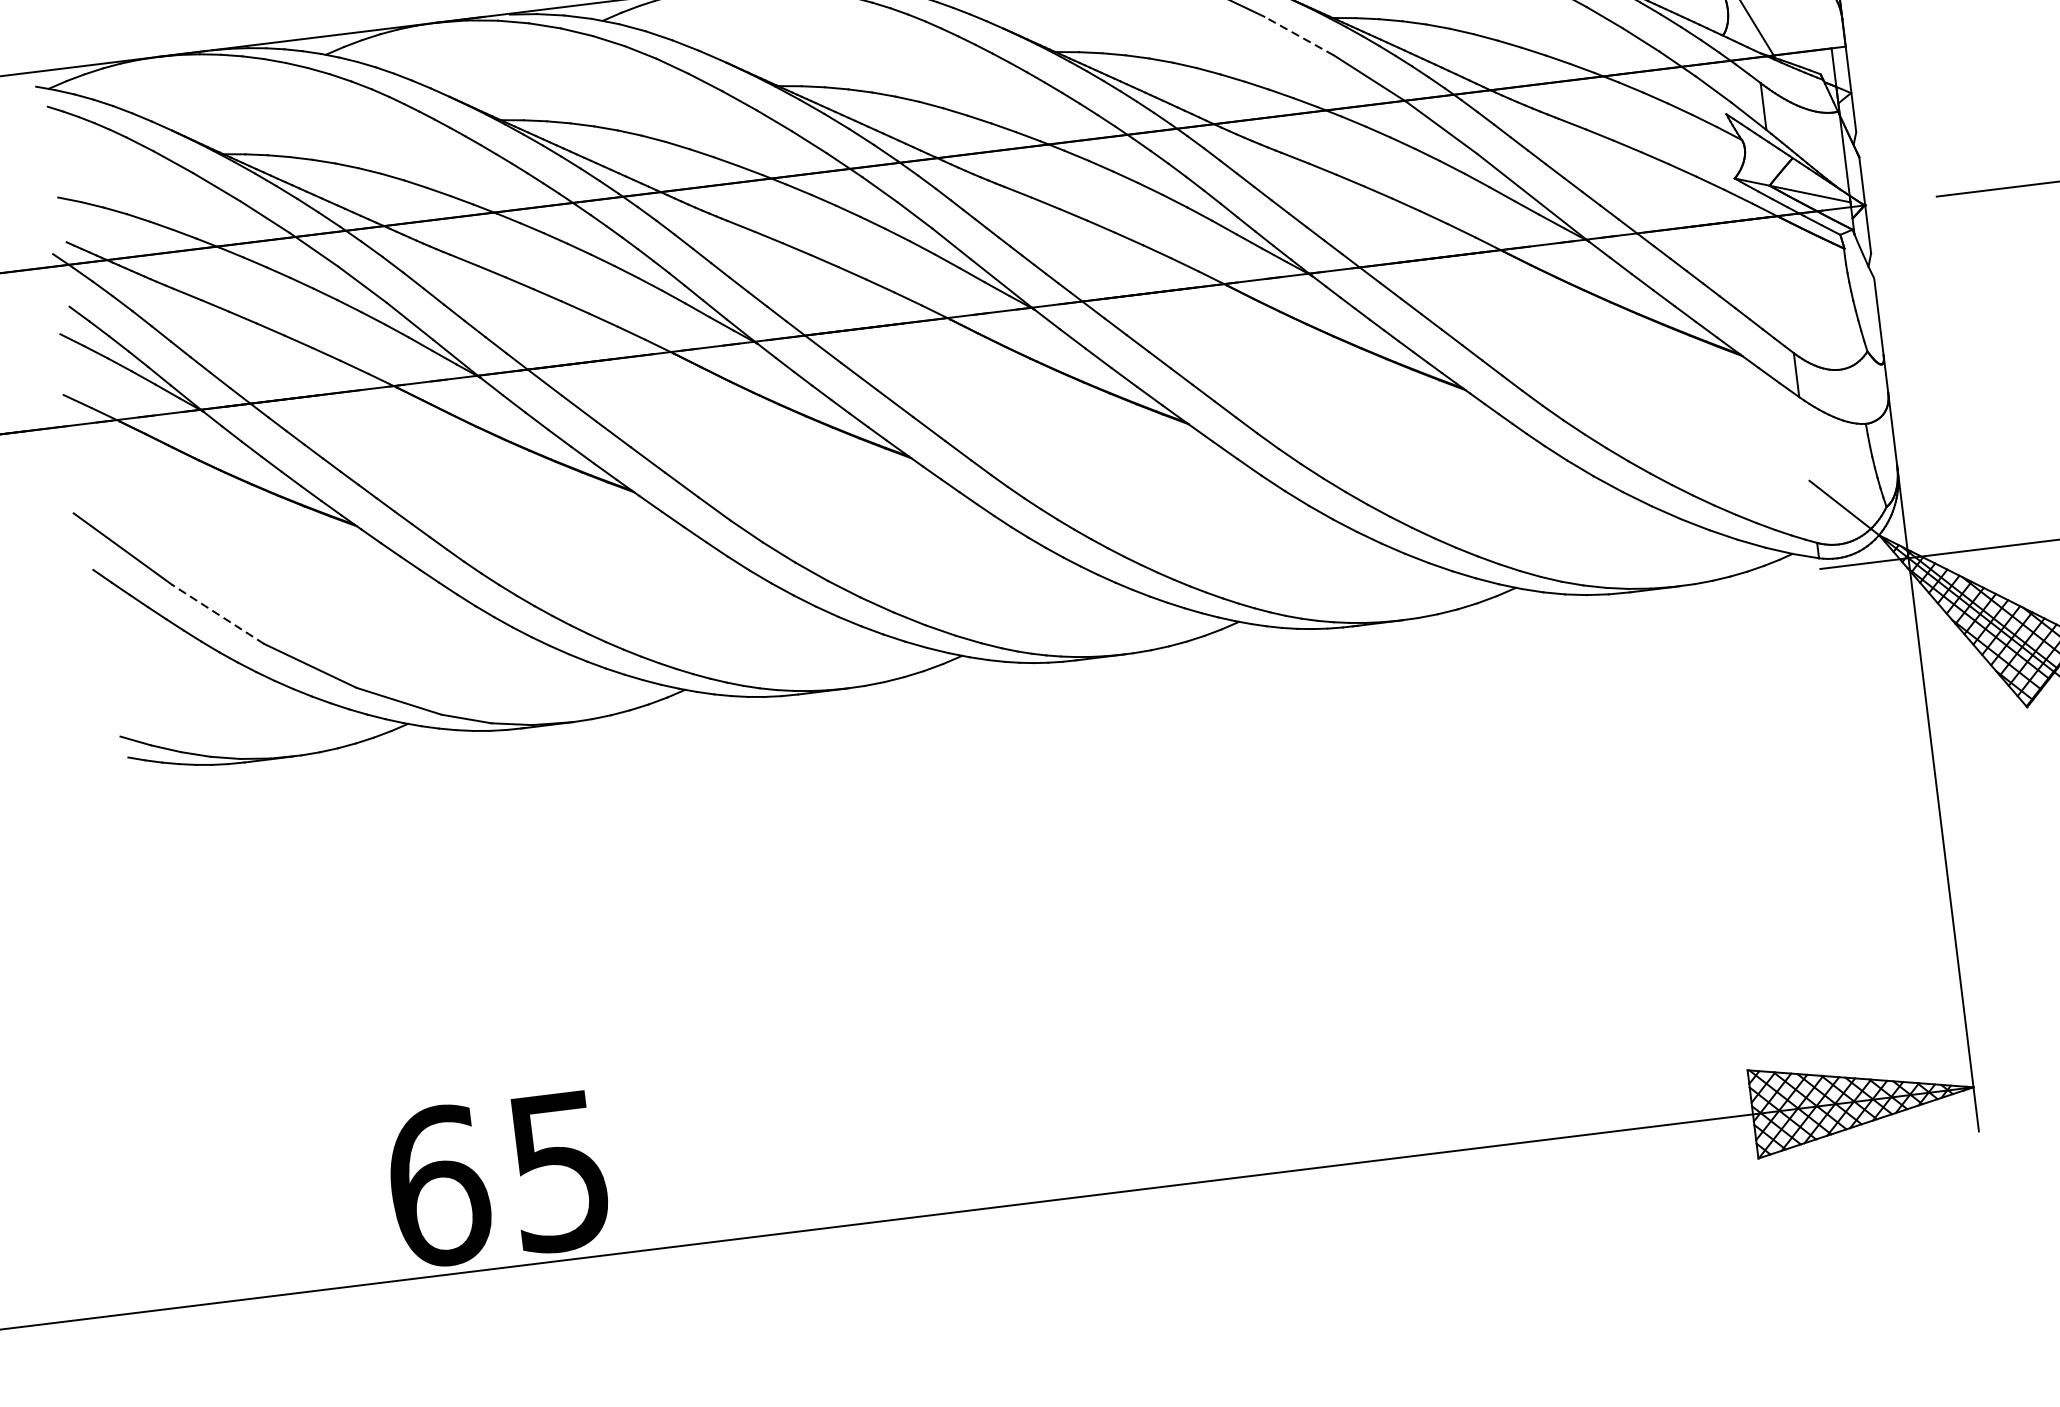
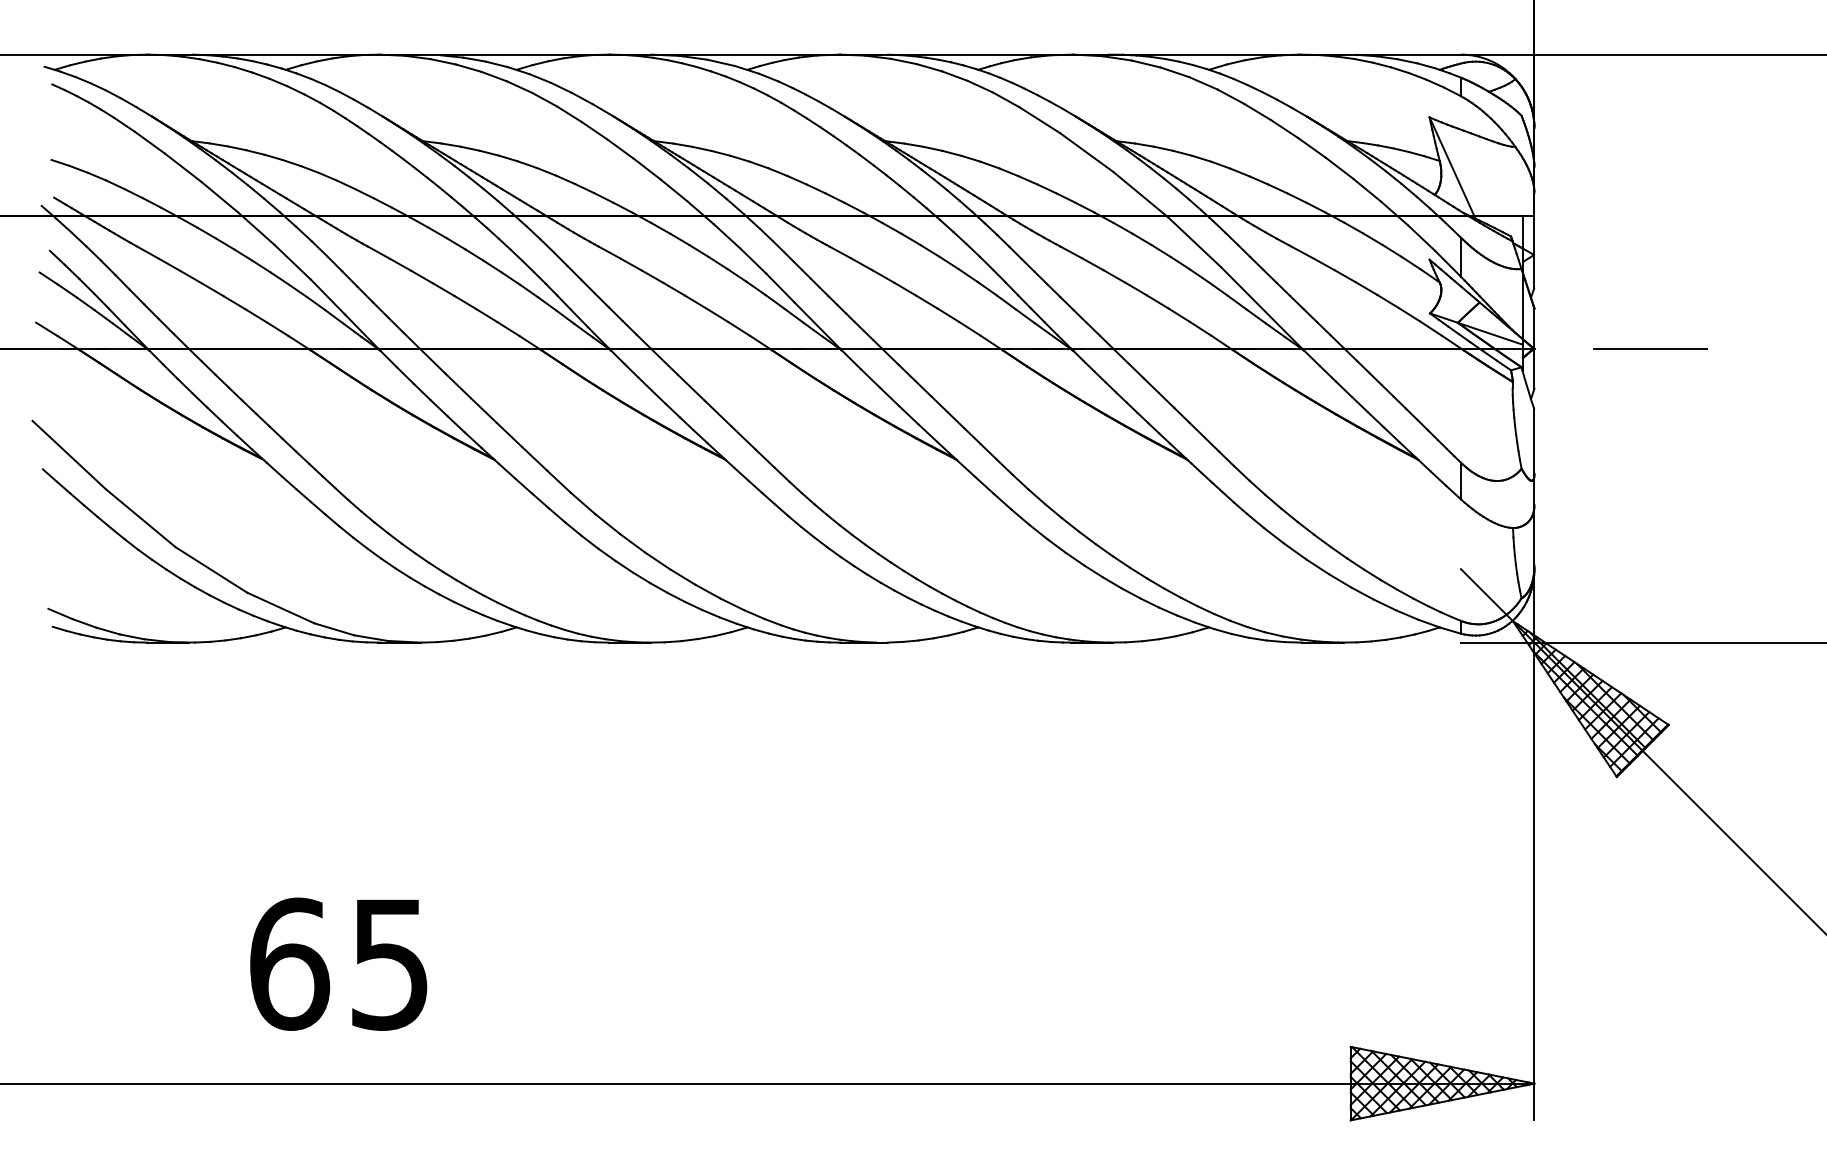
line: (1298, 36) -> (1086, 152), dashed -> solid
line: (217, 614) -> (140, 518), dashed -> solid
text: (497, 1178) -> (338, 963), moved

